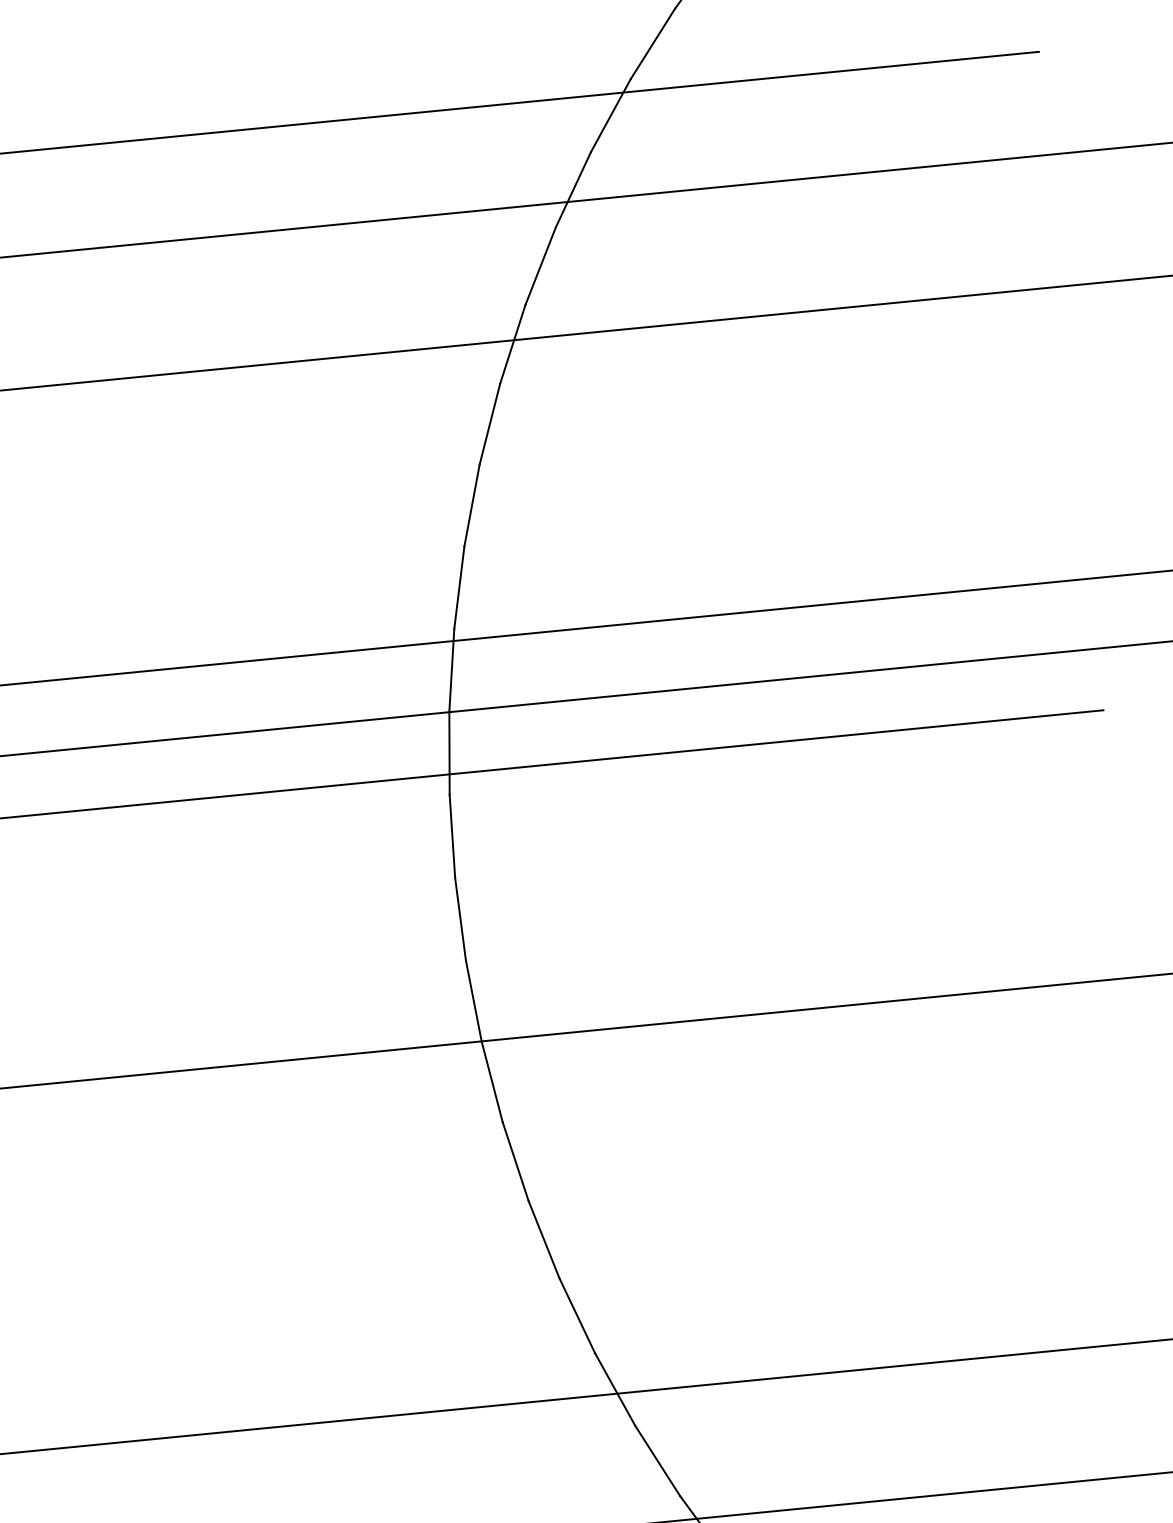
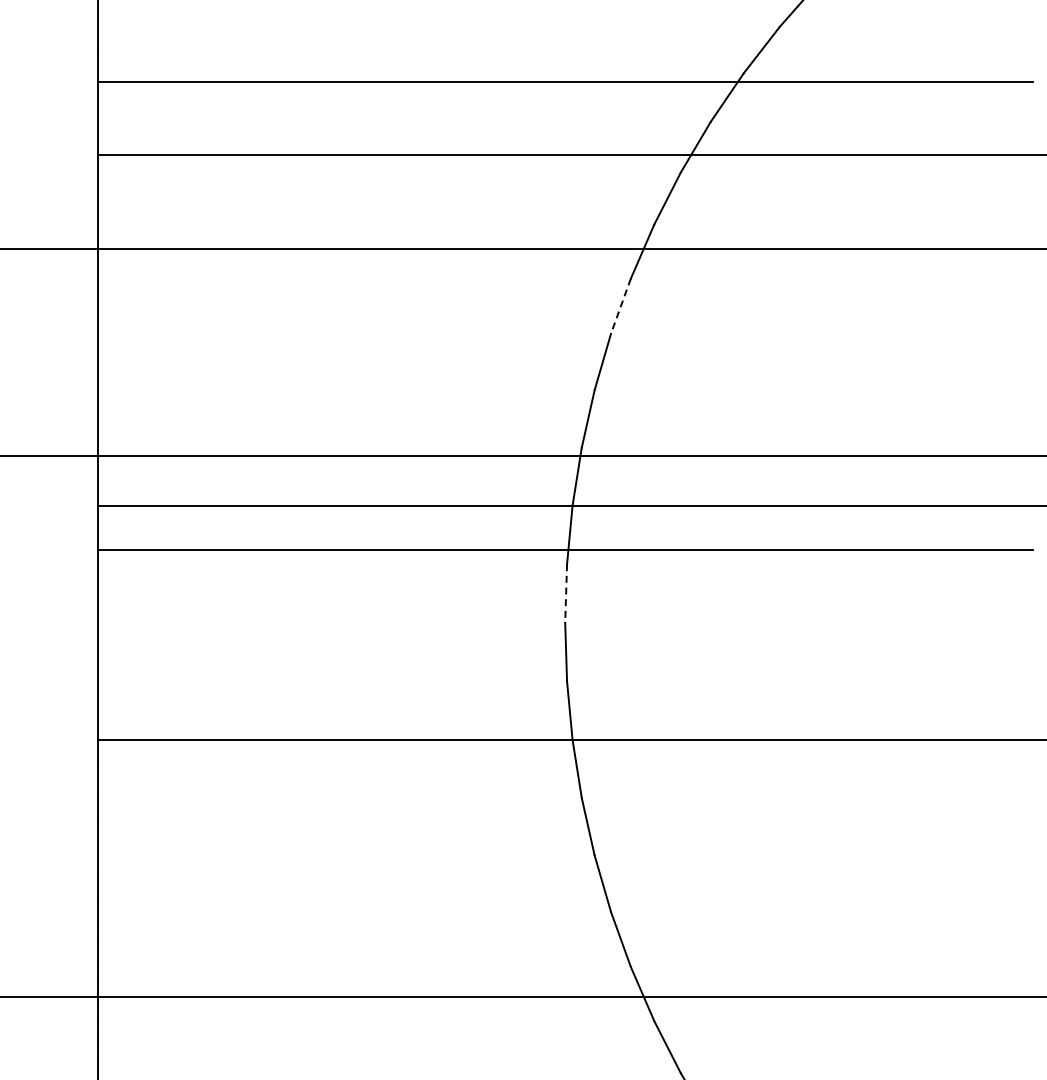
line: (489, 424) -> (620, 306), solid -> dashed
line: (453, 837) -> (566, 594), solid -> dashed

